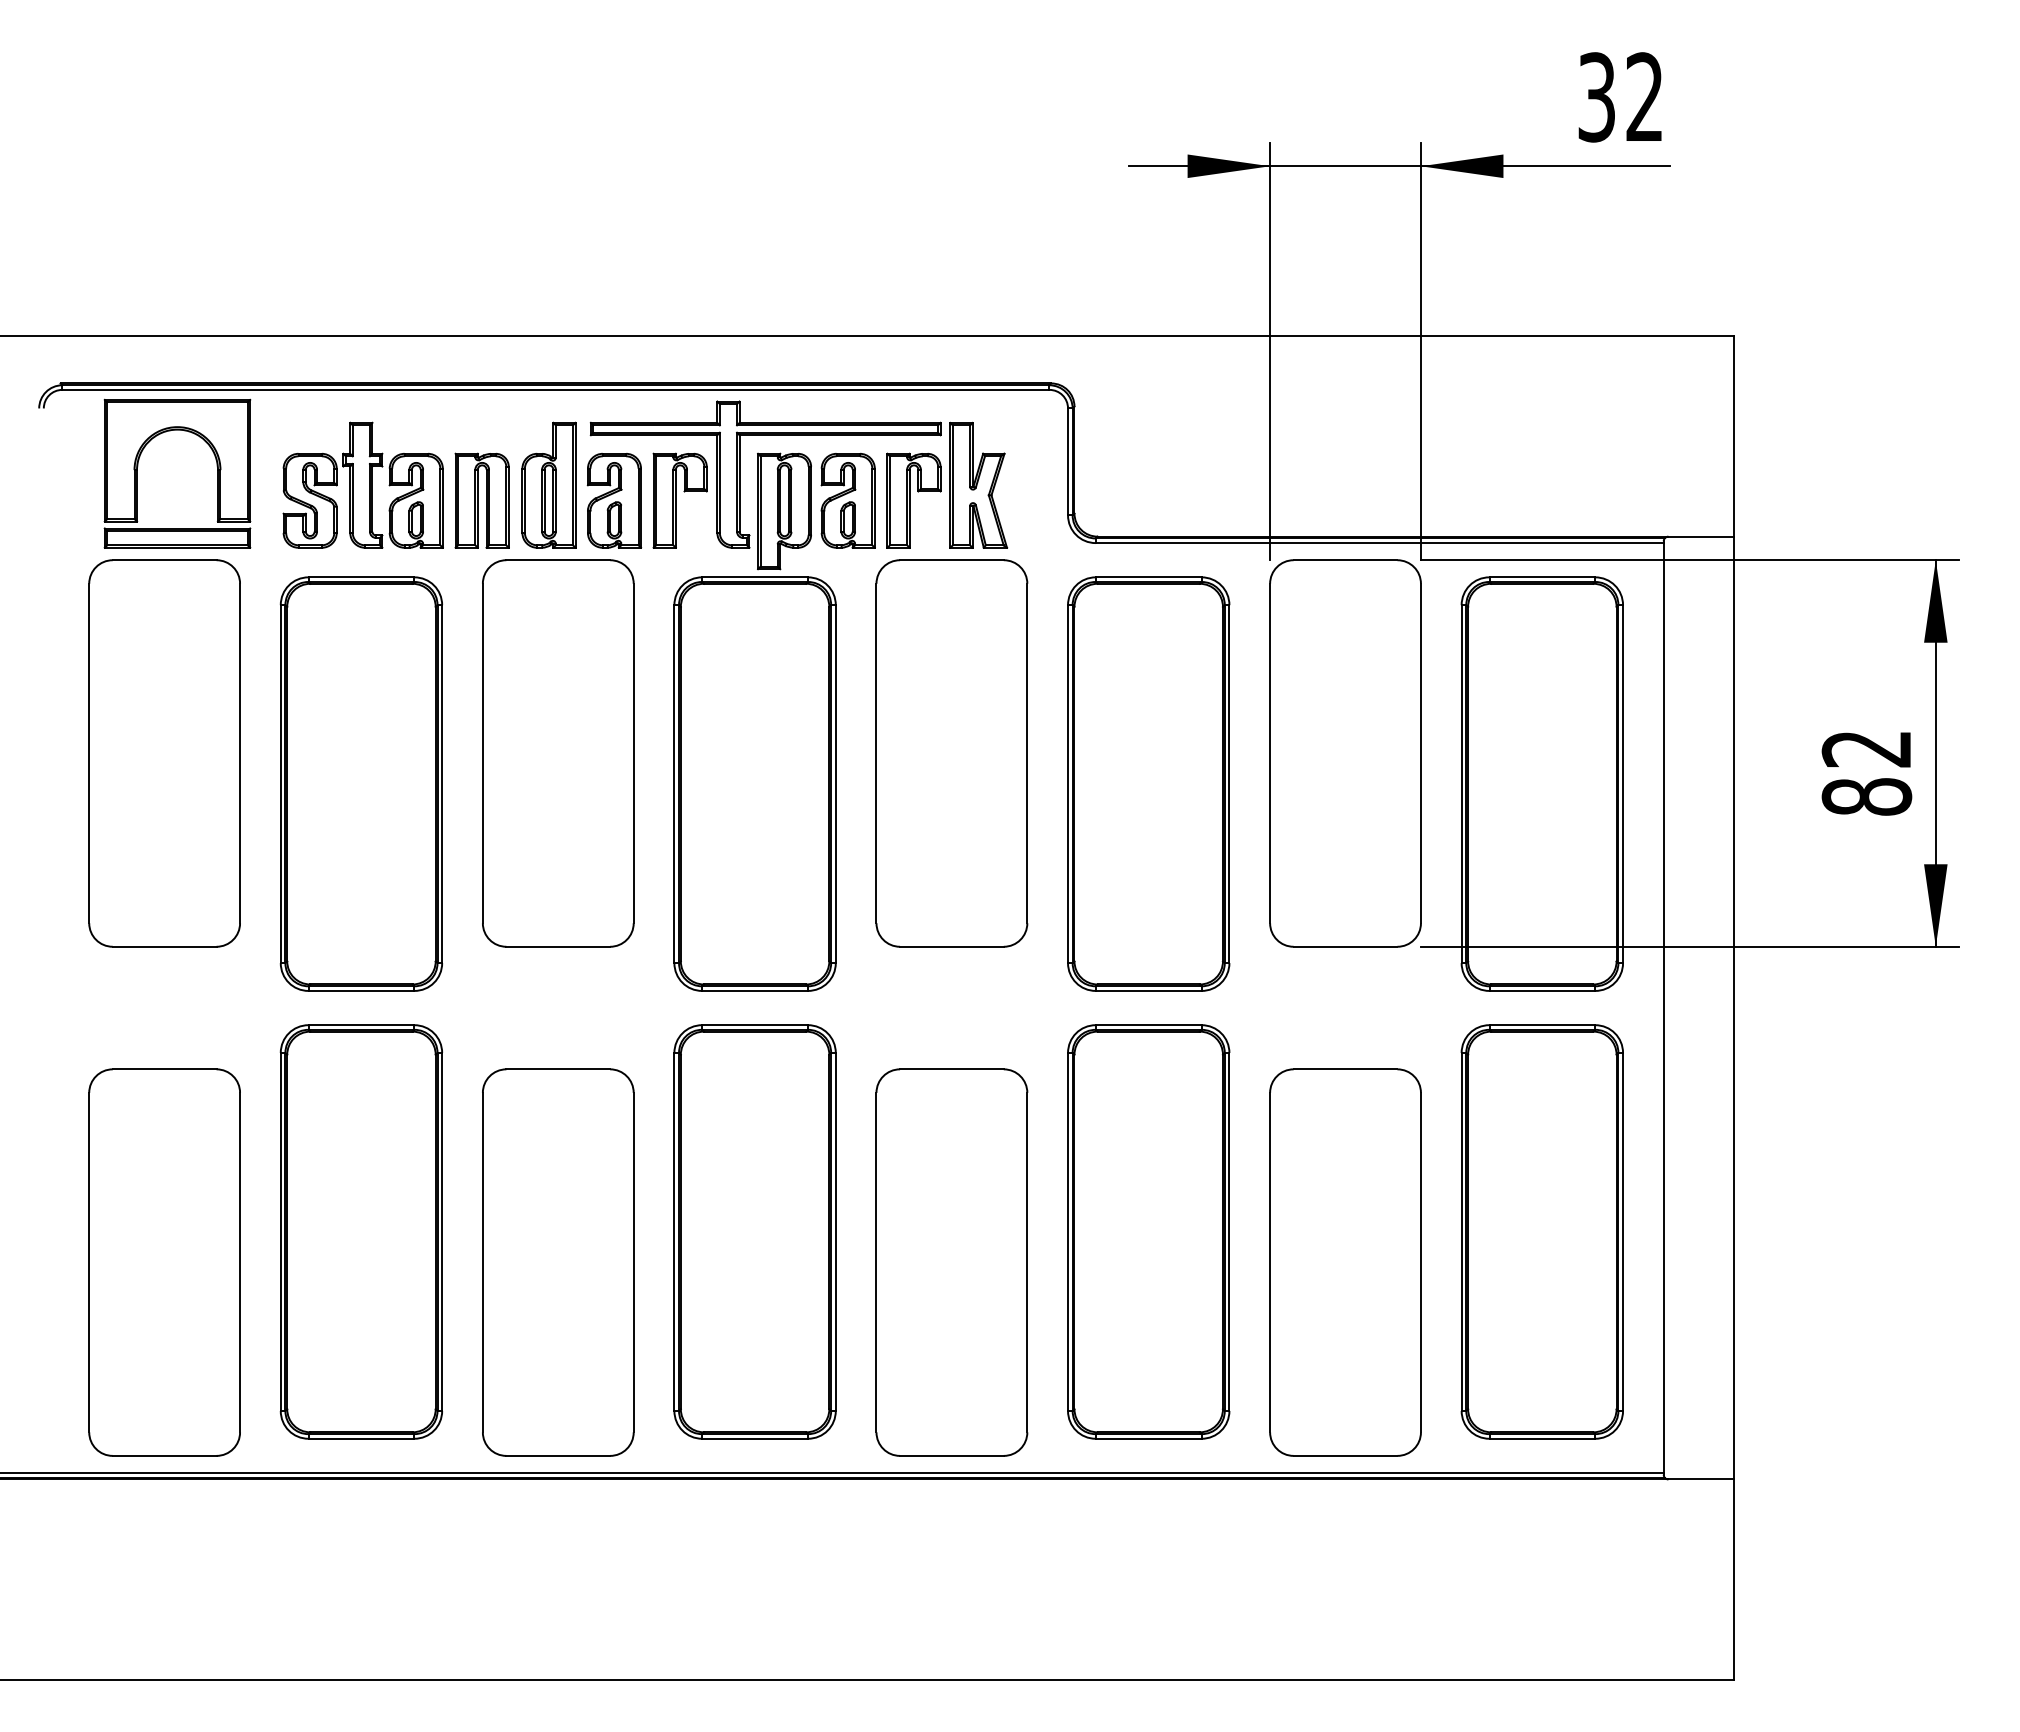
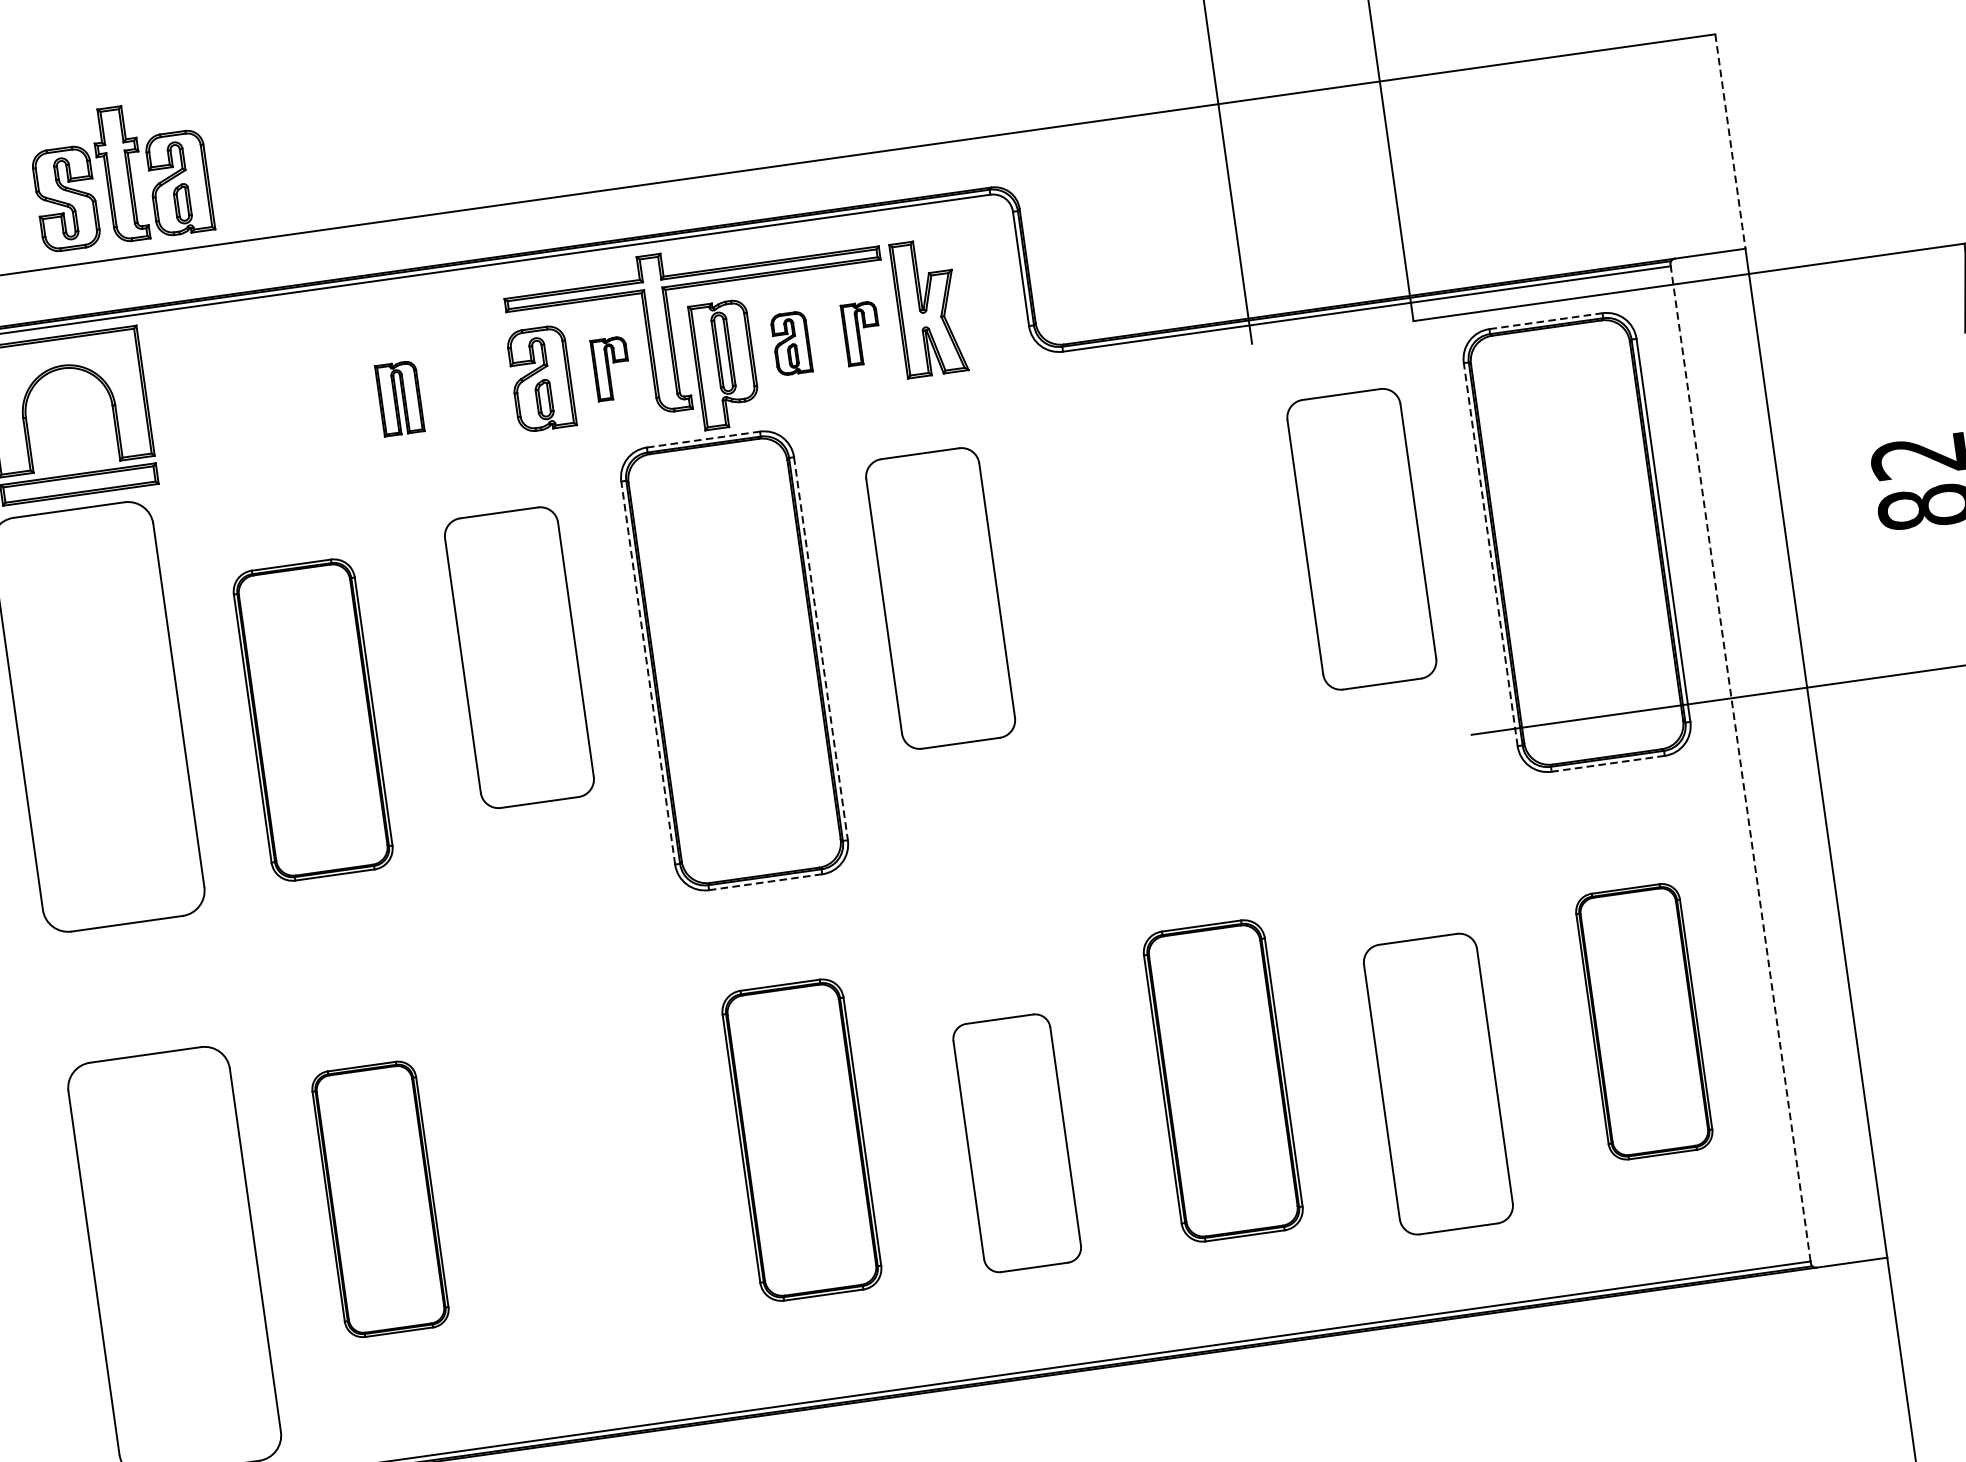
line: (1734, 436) -> (1730, 141), solid -> dashed
part: (362, 484) -> (119, 173), moved
part: (548, 484) -> (468, 371), removed
part: (481, 500) -> (399, 398), size x0.7
part: (679, 500) -> (611, 368), size x0.6
part: (847, 500) -> (790, 343), size x0.6
part: (913, 500) -> (861, 333), size x0.6
line: (755, 577) -> (703, 439), solid -> dashed
line: (1542, 577) -> (1546, 321), solid -> dashed
part: (558, 753) -> (519, 657), size x0.7
part: (951, 753) -> (940, 598), size x0.7
part: (1345, 753) -> (1361, 539), size x0.7
part: (360, 783) -> (312, 719), size x0.7
part: (1148, 783) -> (1155, 601), removed
line: (674, 784) -> (648, 673), solid -> dashed
line: (835, 784) -> (820, 649), solid -> dashed
line: (1461, 784) -> (1490, 555), solid -> dashed
line: (755, 990) -> (766, 881), solid -> dashed
line: (1542, 990) -> (1608, 763), solid -> dashed
line: (1663, 1008) -> (1740, 764), solid -> dashed
part: (360, 1231) -> (379, 1199), size x0.6
part: (754, 1231) -> (801, 1139), size x0.7
part: (1148, 1231) -> (1222, 1080), size x0.7
part: (1541, 1231) -> (1643, 1021), size x0.6
part: (558, 1262) -> (596, 1202), removed
part: (951, 1262) -> (1016, 1143), size x0.6
part: (1345, 1262) -> (1438, 1084), size x0.7

